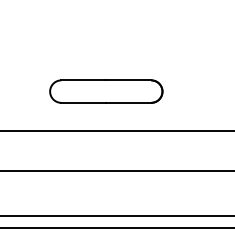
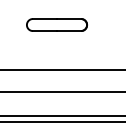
part: (105, 90) -> (56, 24), moved

